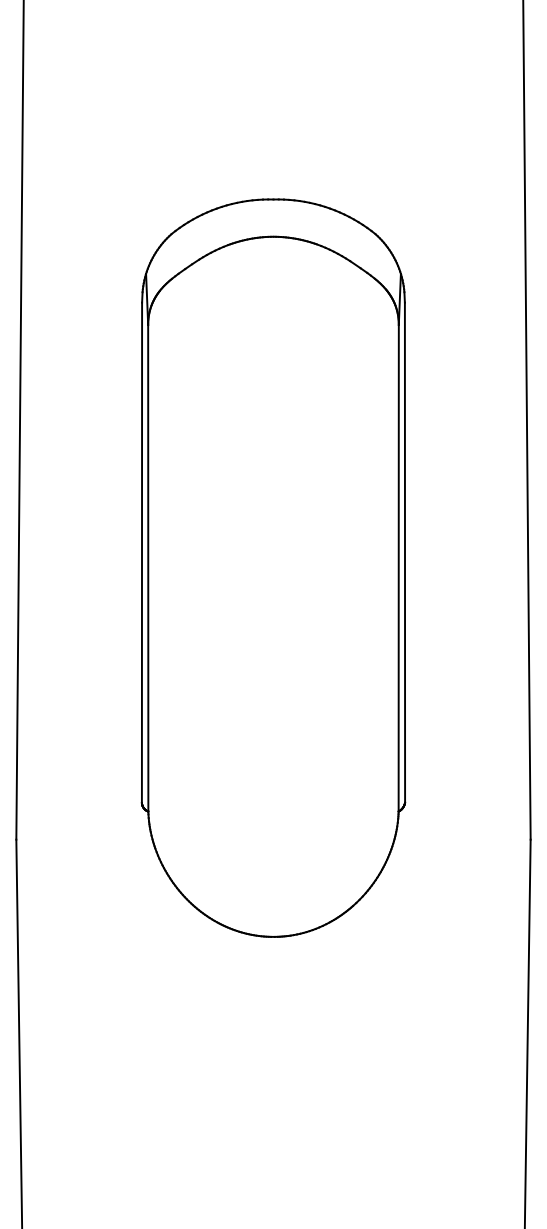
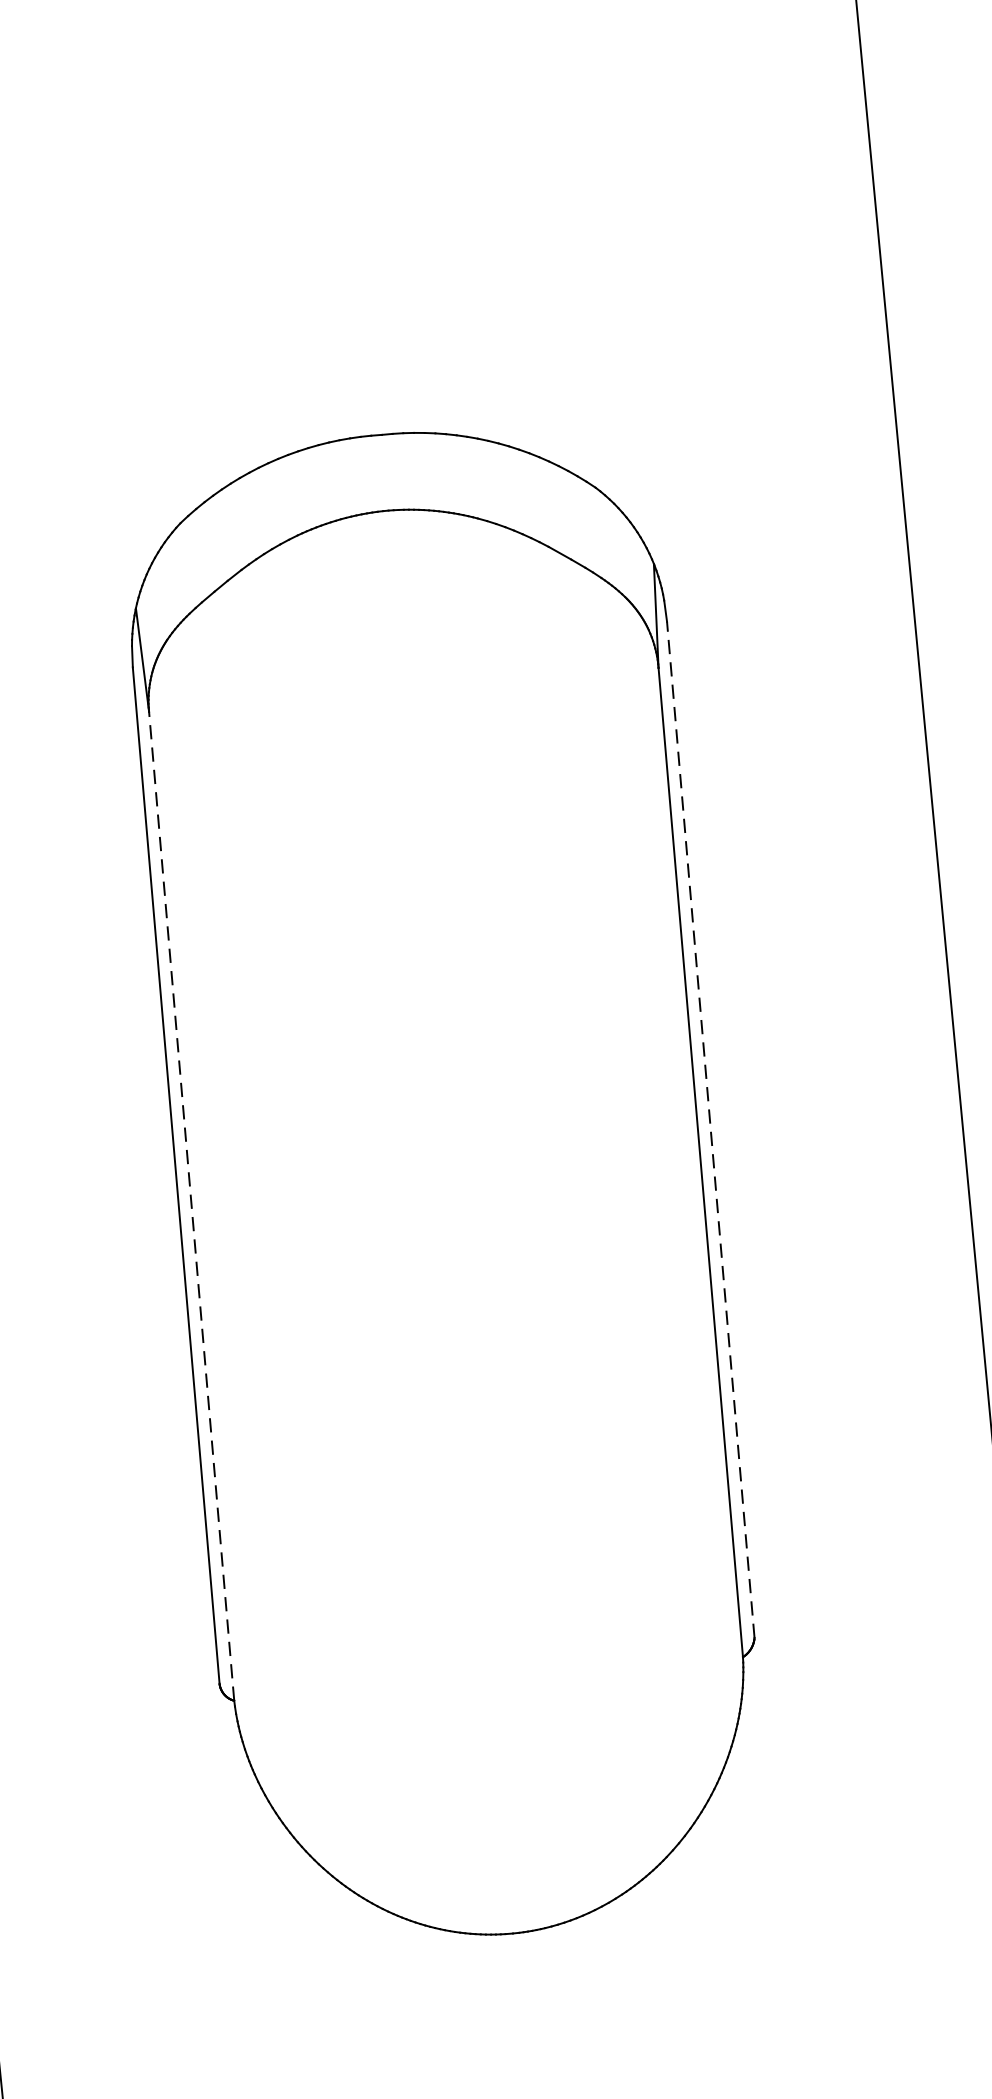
line: (404, 552) -> (709, 1129), solid -> dashed
line: (148, 567) -> (192, 1204), solid -> dashed

